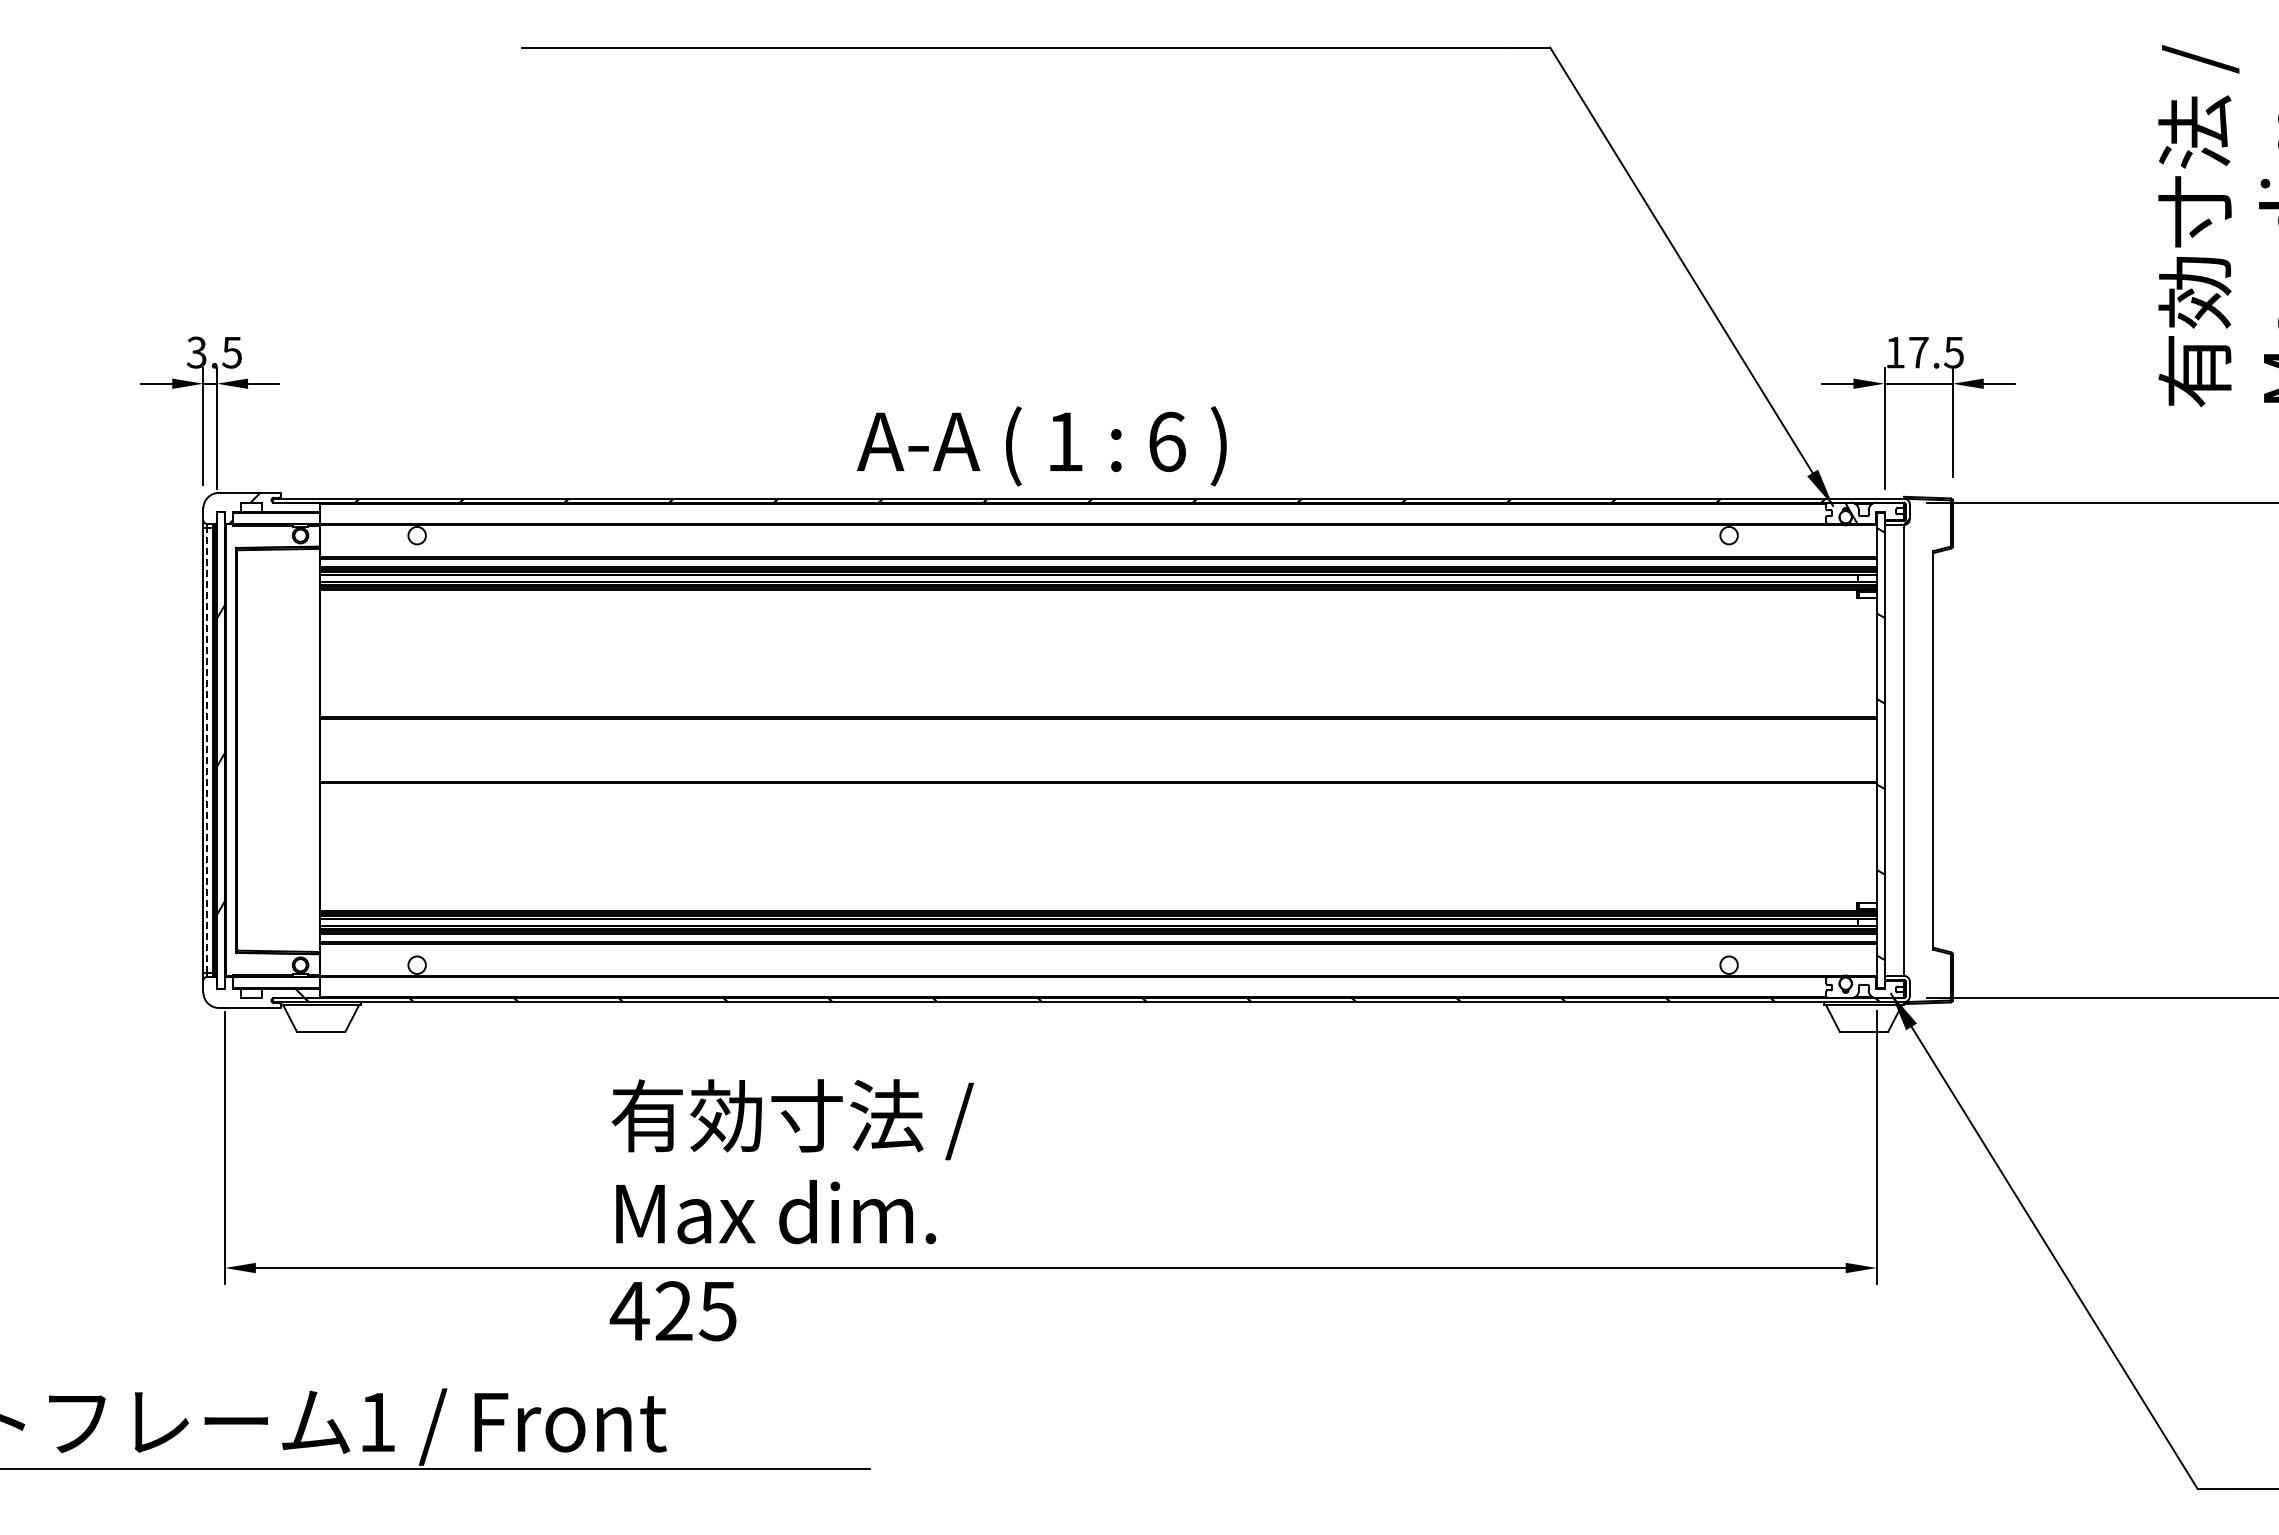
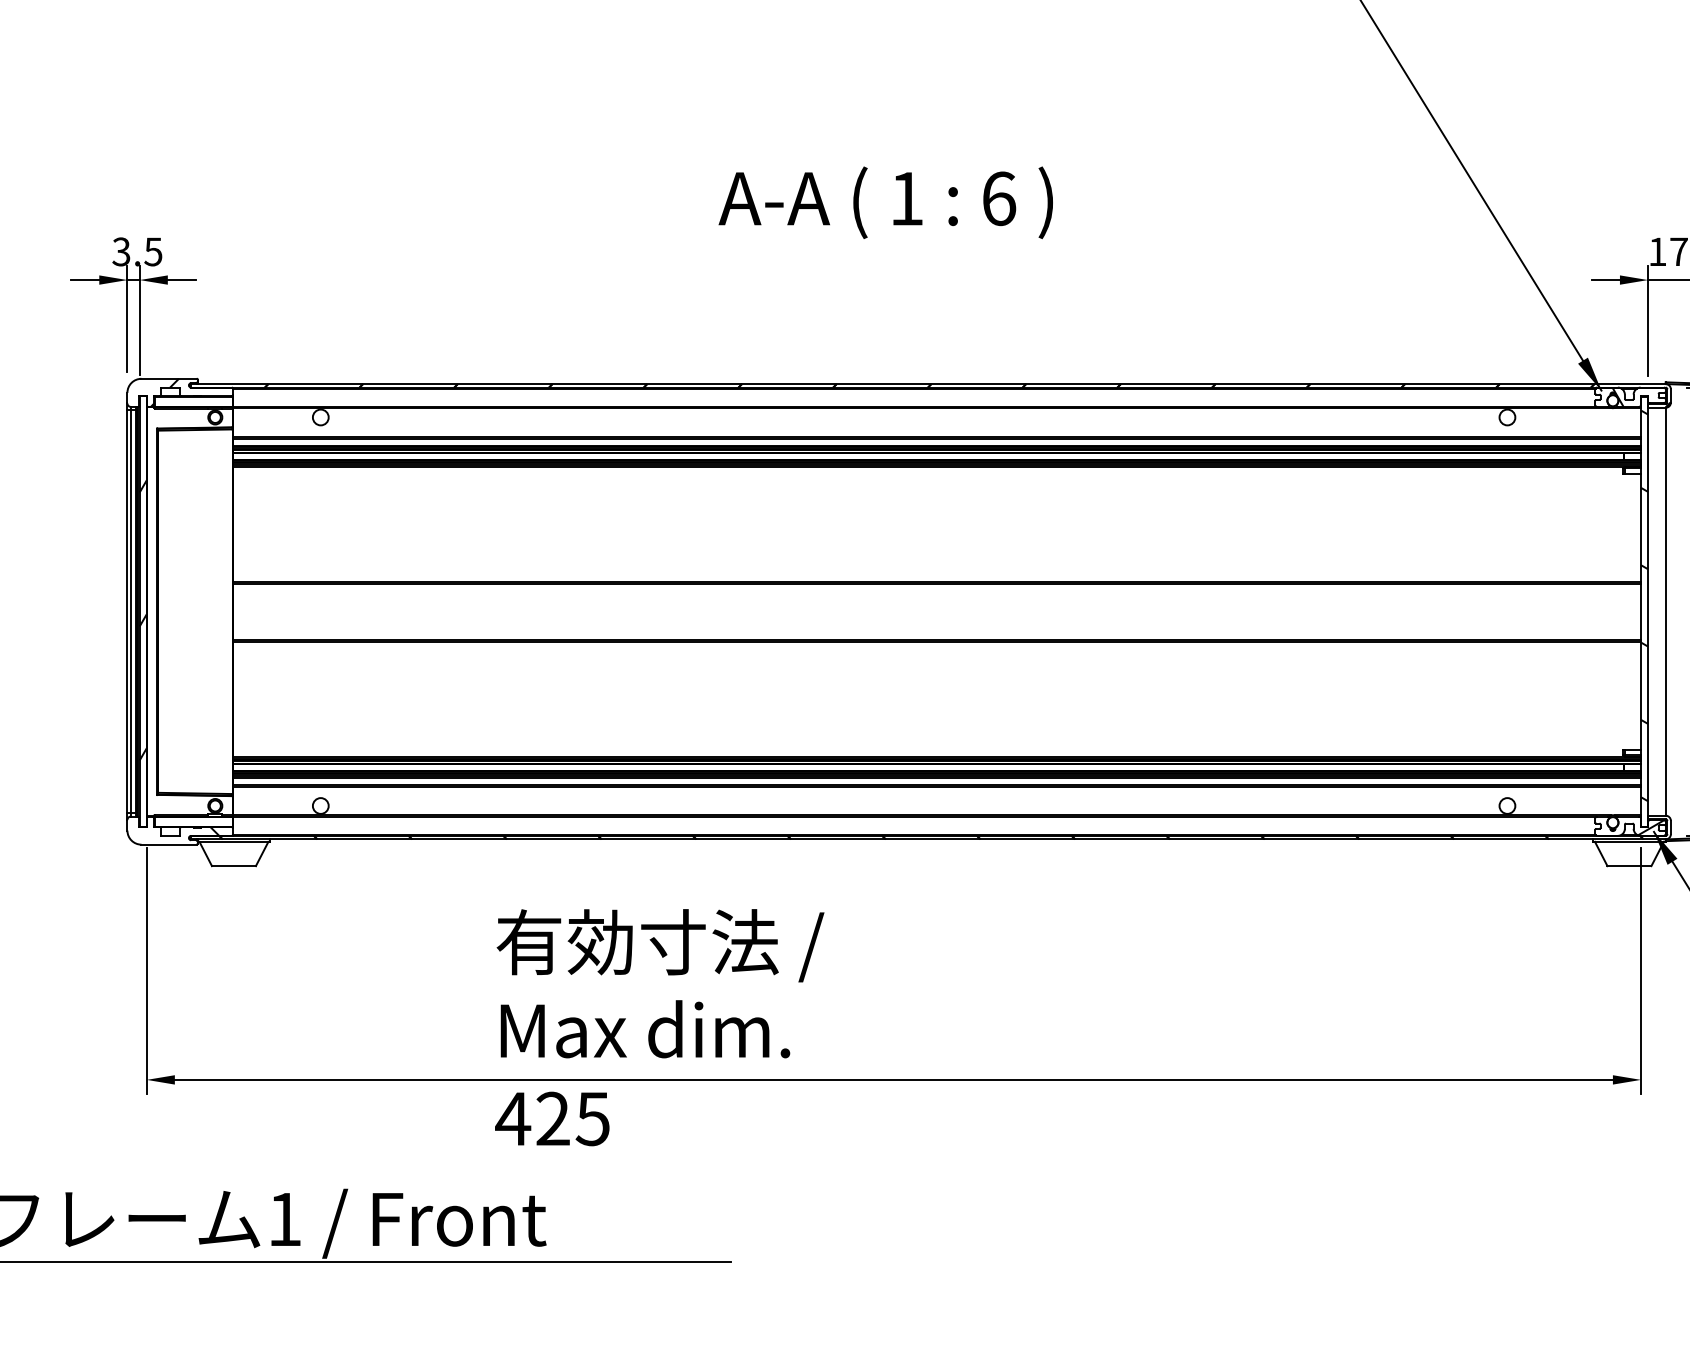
text: (1041, 446) -> (885, 202), moved
line: (207, 750) -> (131, 611), dashed -> solid
hatch: (1887, 988) -> (1650, 827), added

